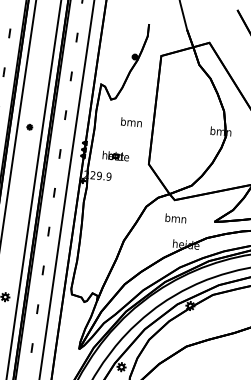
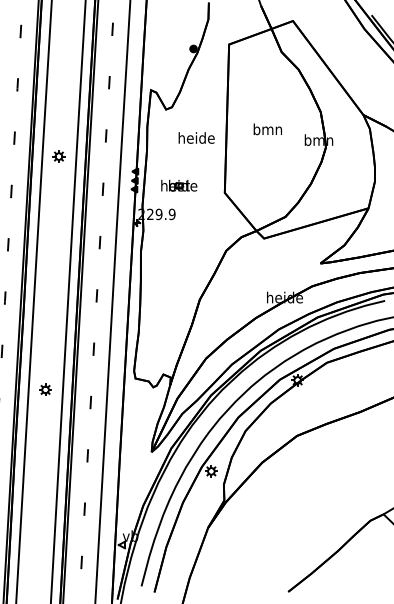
text: (131, 121) -> (196, 137), bmn -> heide
part: (29, 127) -> (58, 156), size x1.67
text: (175, 218) -> (267, 129), moved

